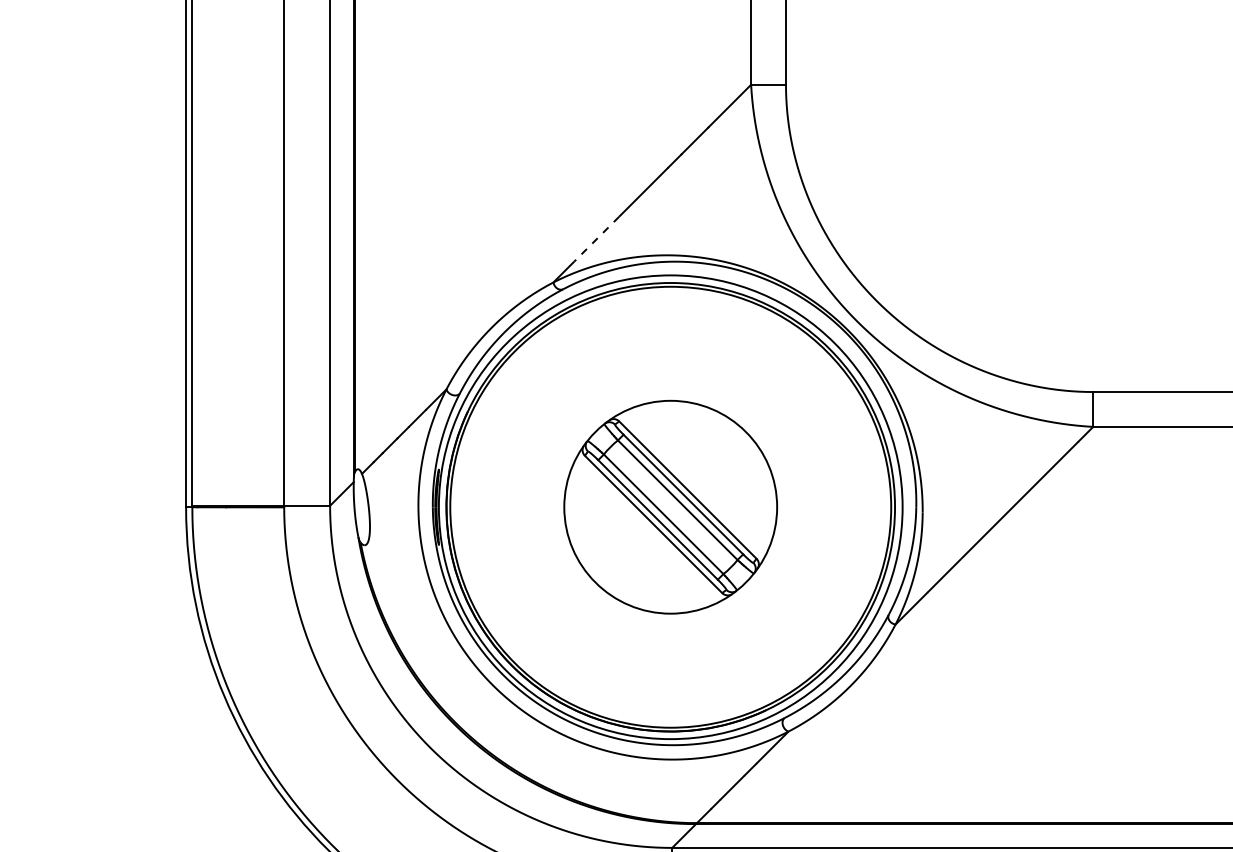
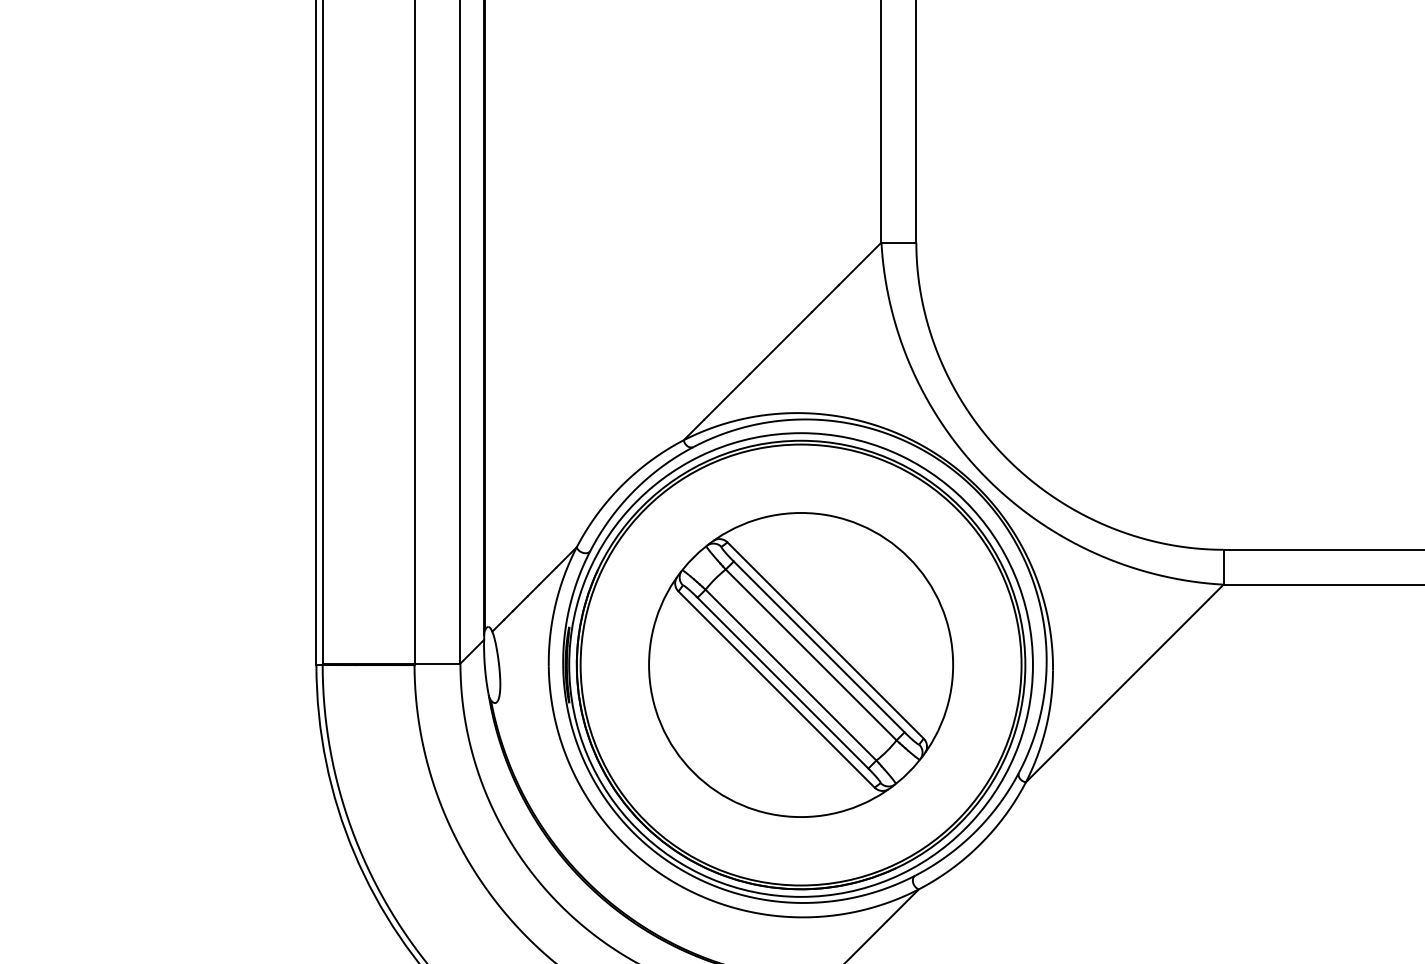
line: (597, 238) -> (727, 396), dashed -> solid
part: (670, 506) -> (800, 664), size x1.43

